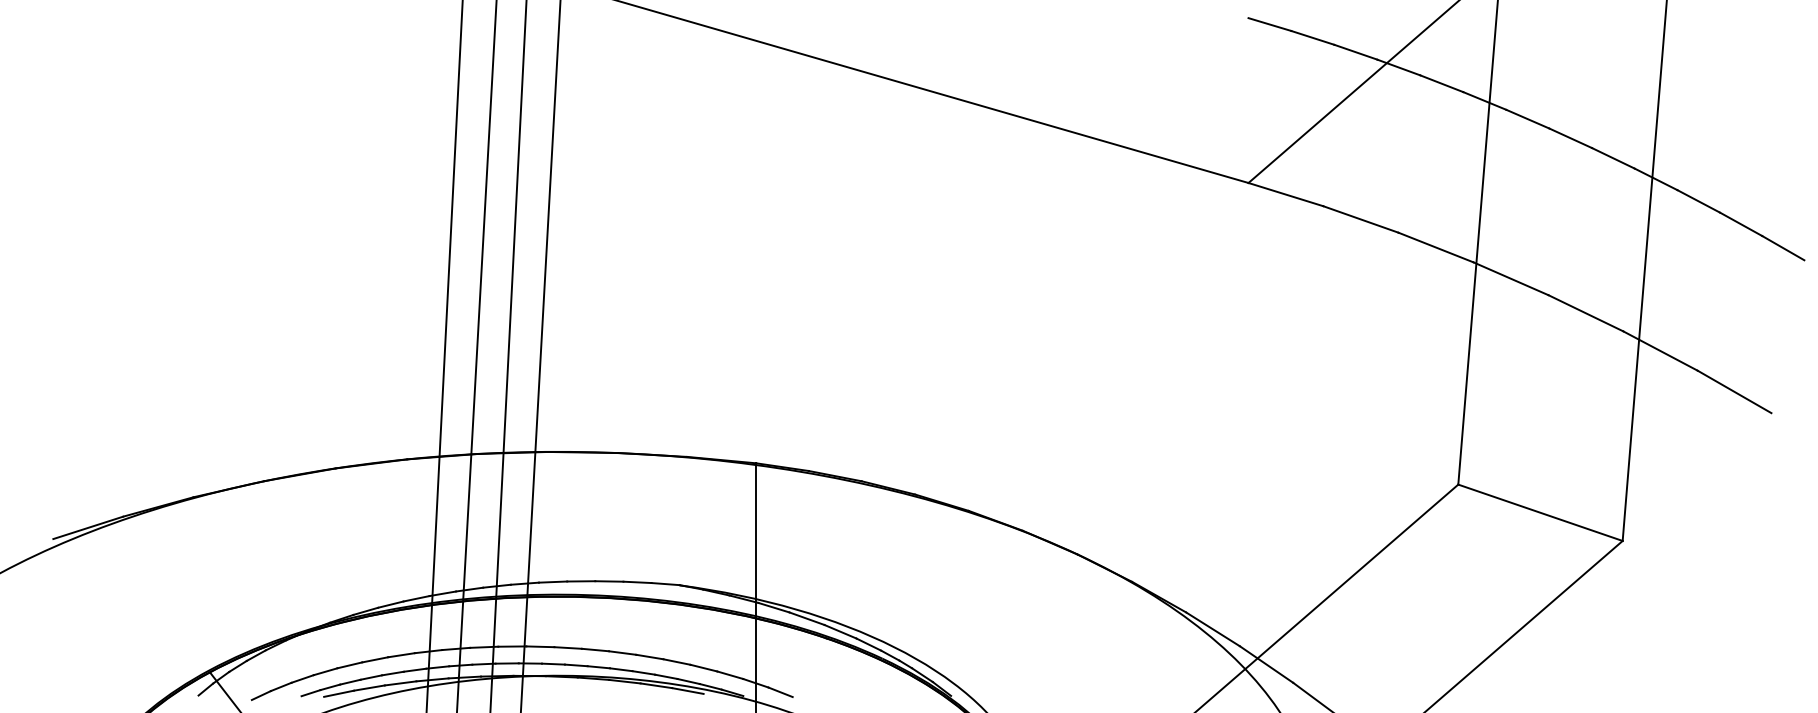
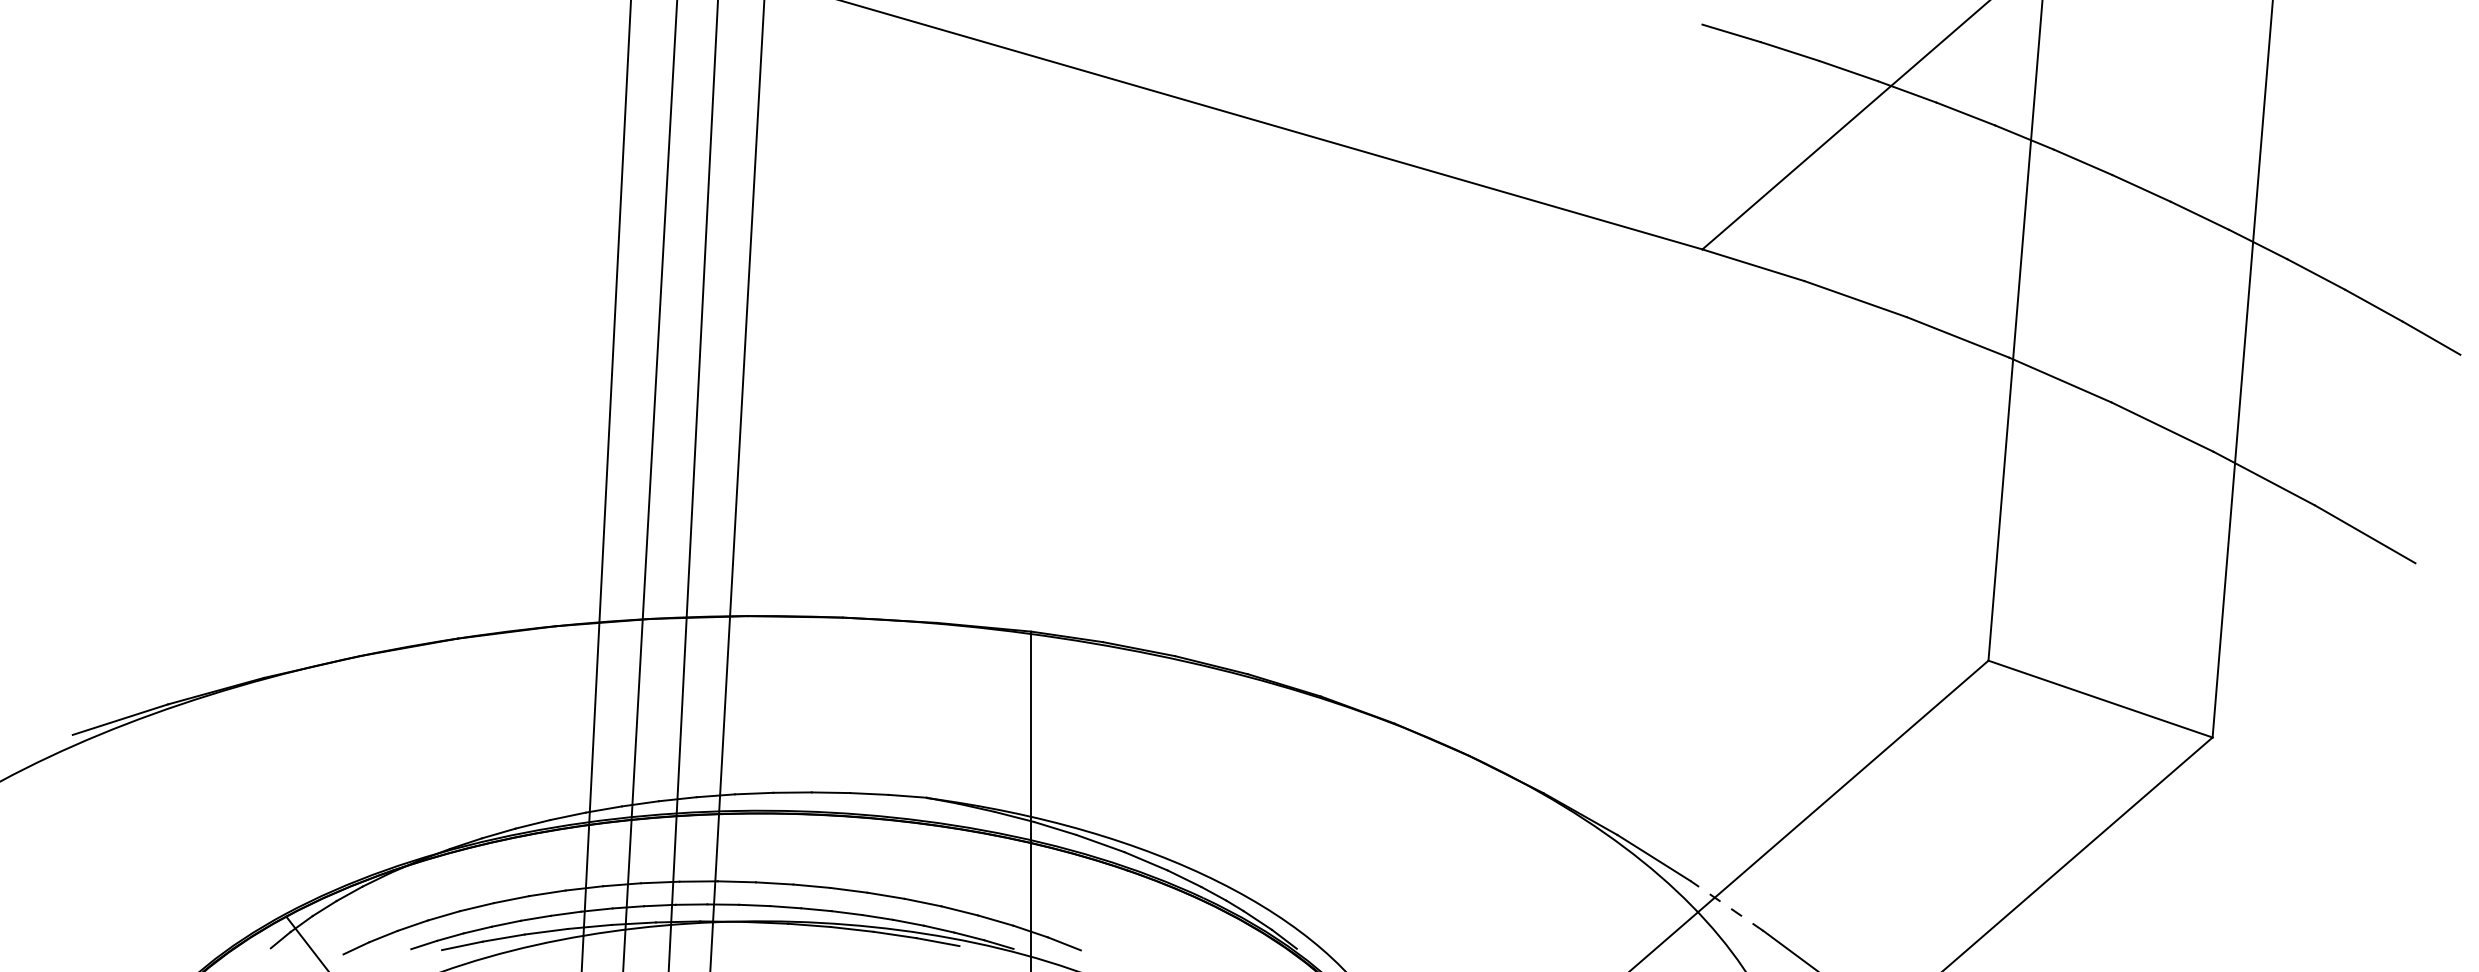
line: (1266, 664) -> (1726, 905), solid -> dashed

